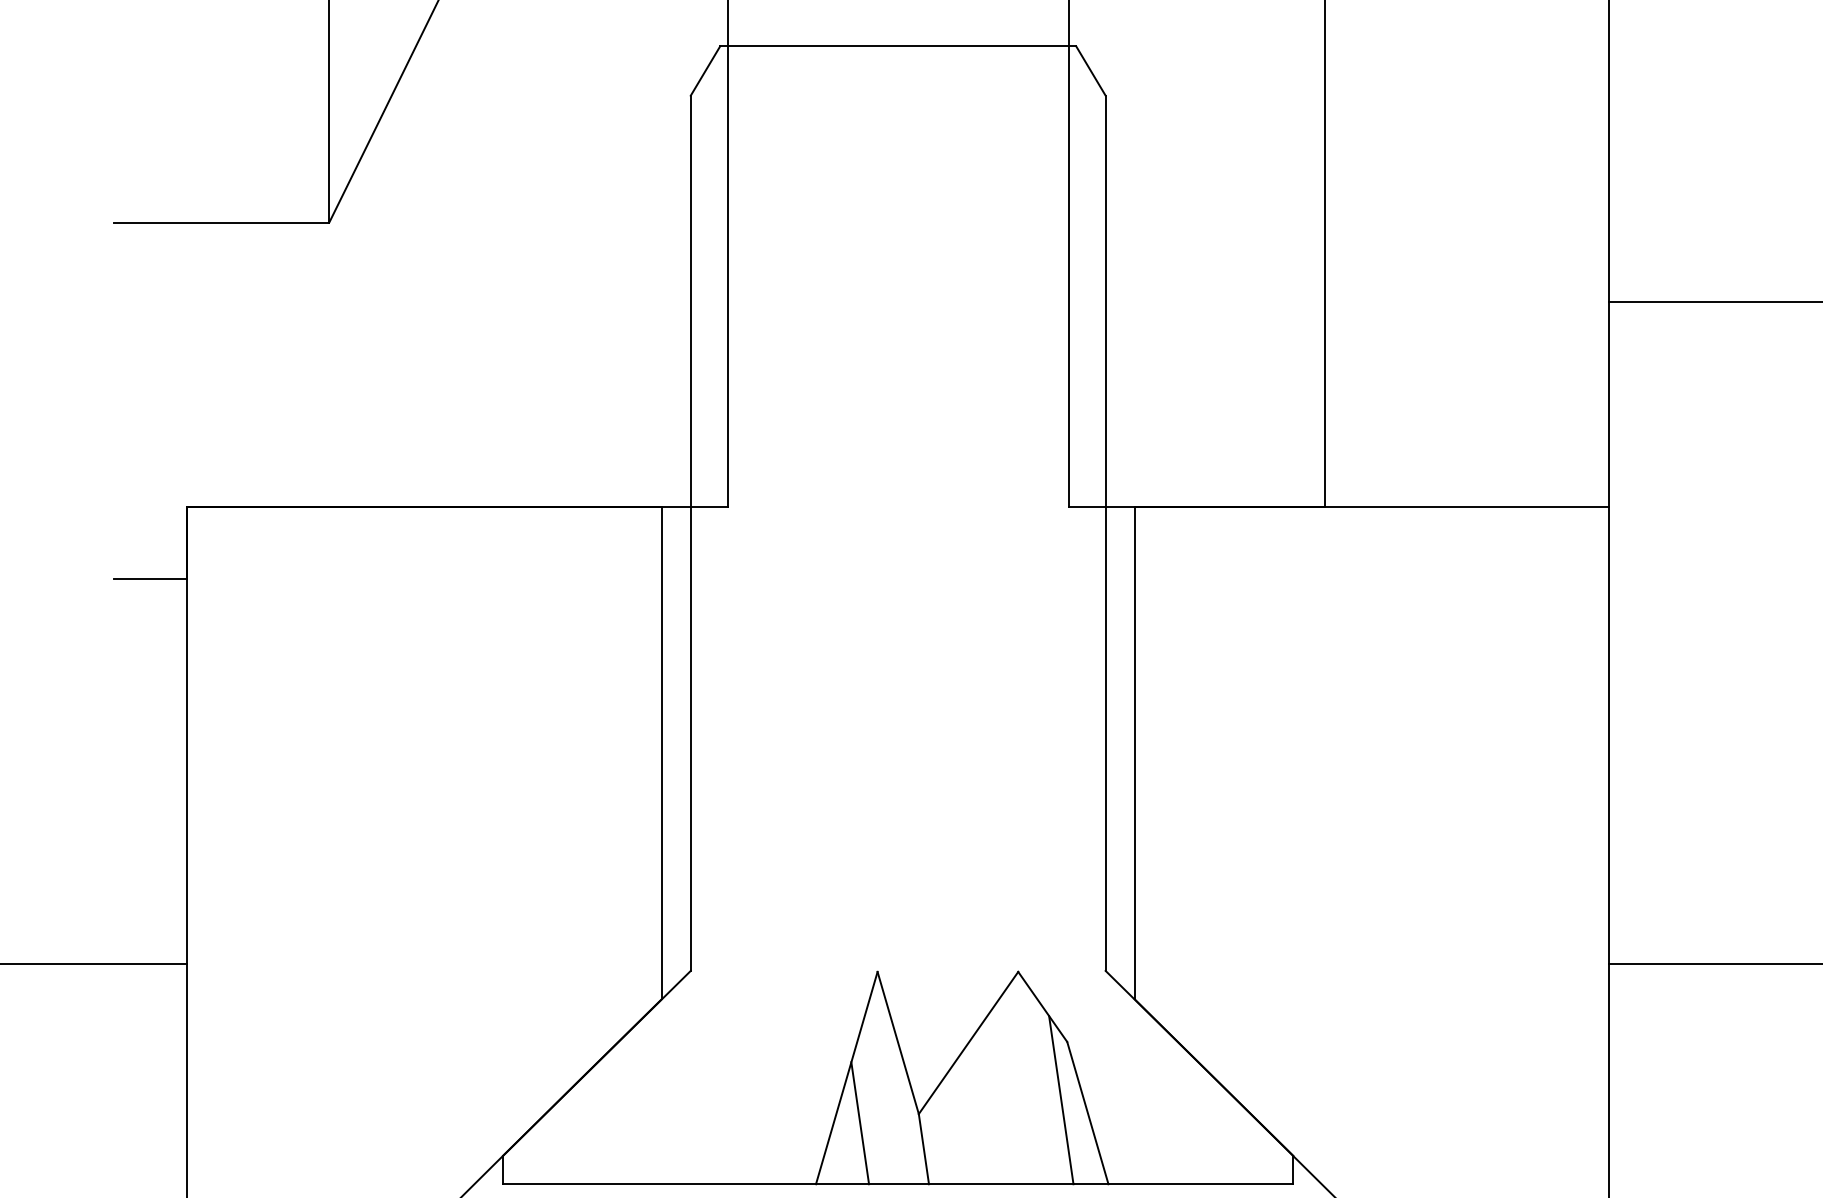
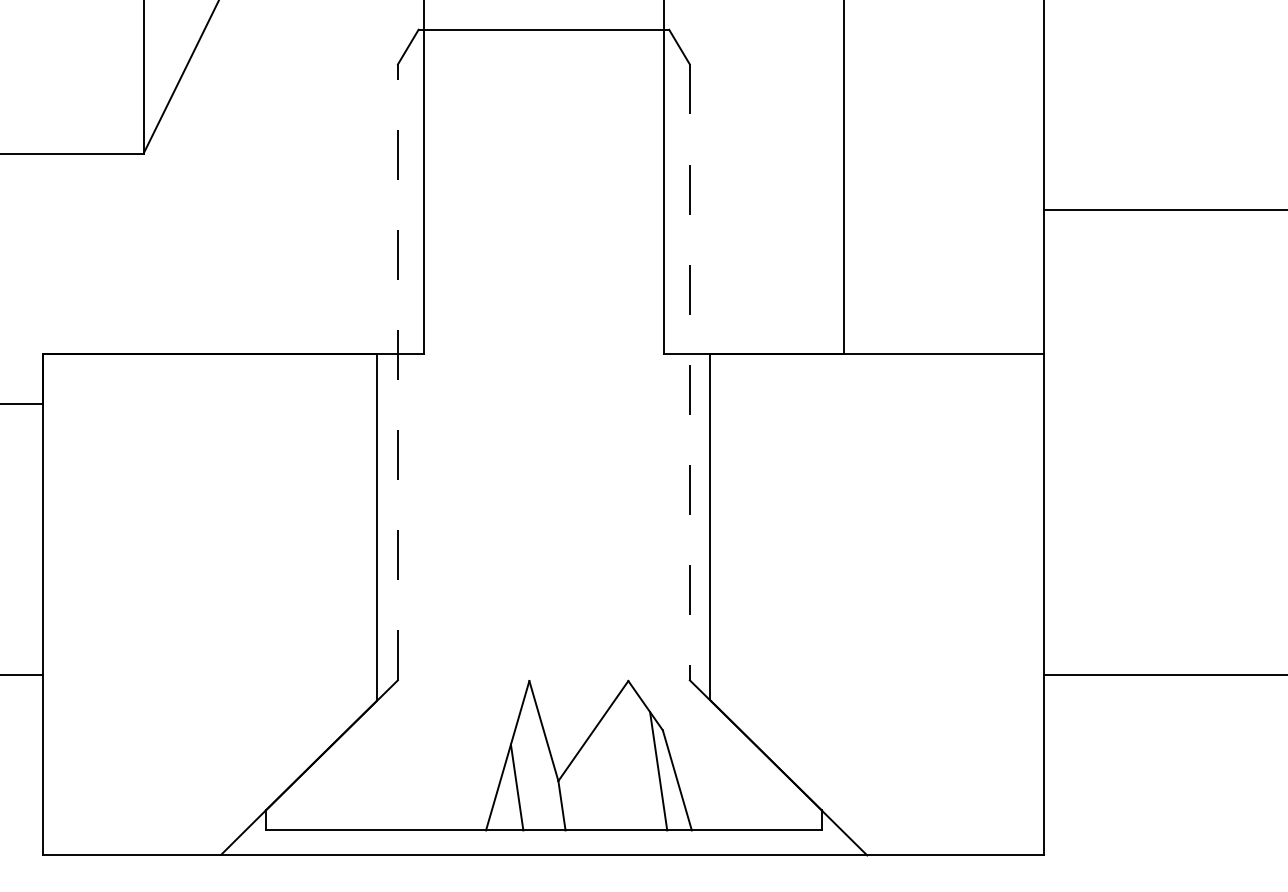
line: (690, 533) -> (397, 372), solid -> dashed
line: (1105, 533) -> (689, 372), solid -> dashed

